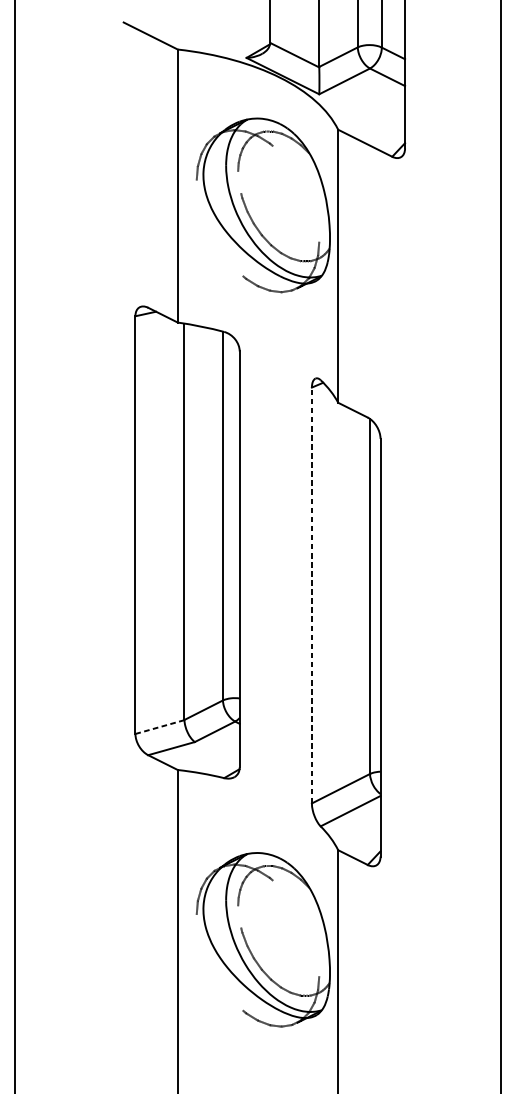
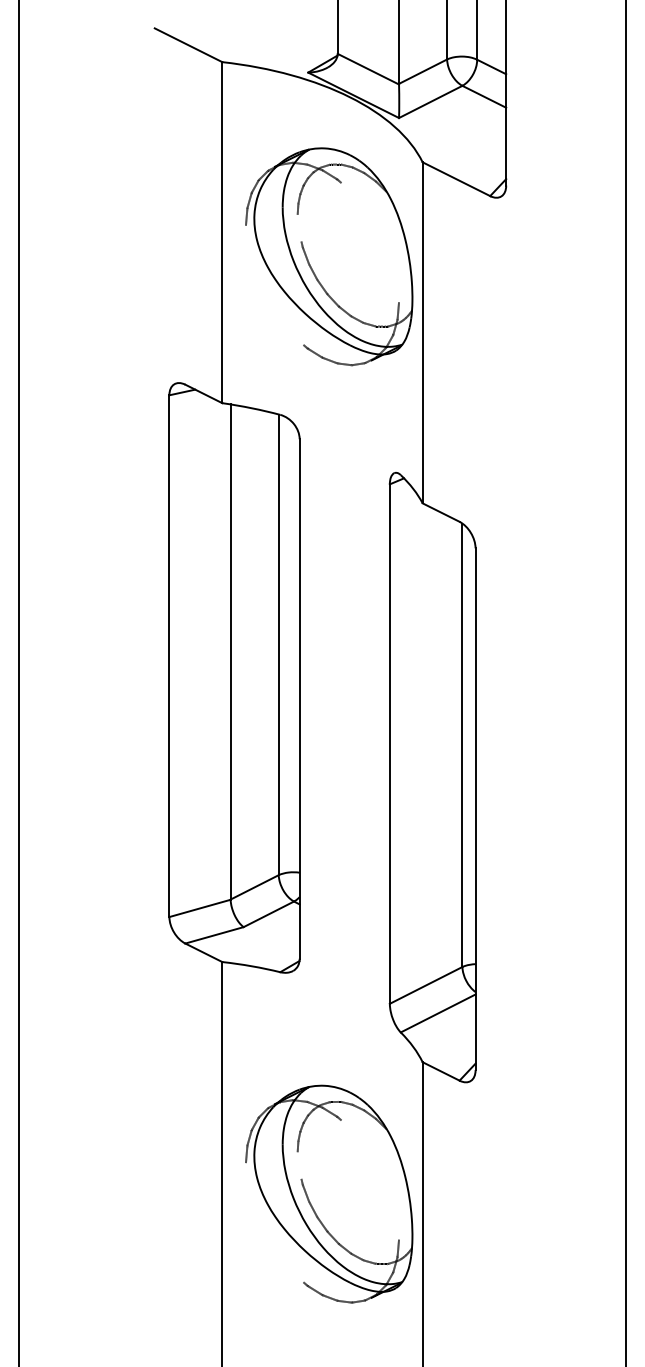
line: (311, 595) -> (389, 744), dashed -> solid
line: (160, 727) -> (200, 908), dashed -> solid
part: (263, 939) -> (329, 1193), moved

